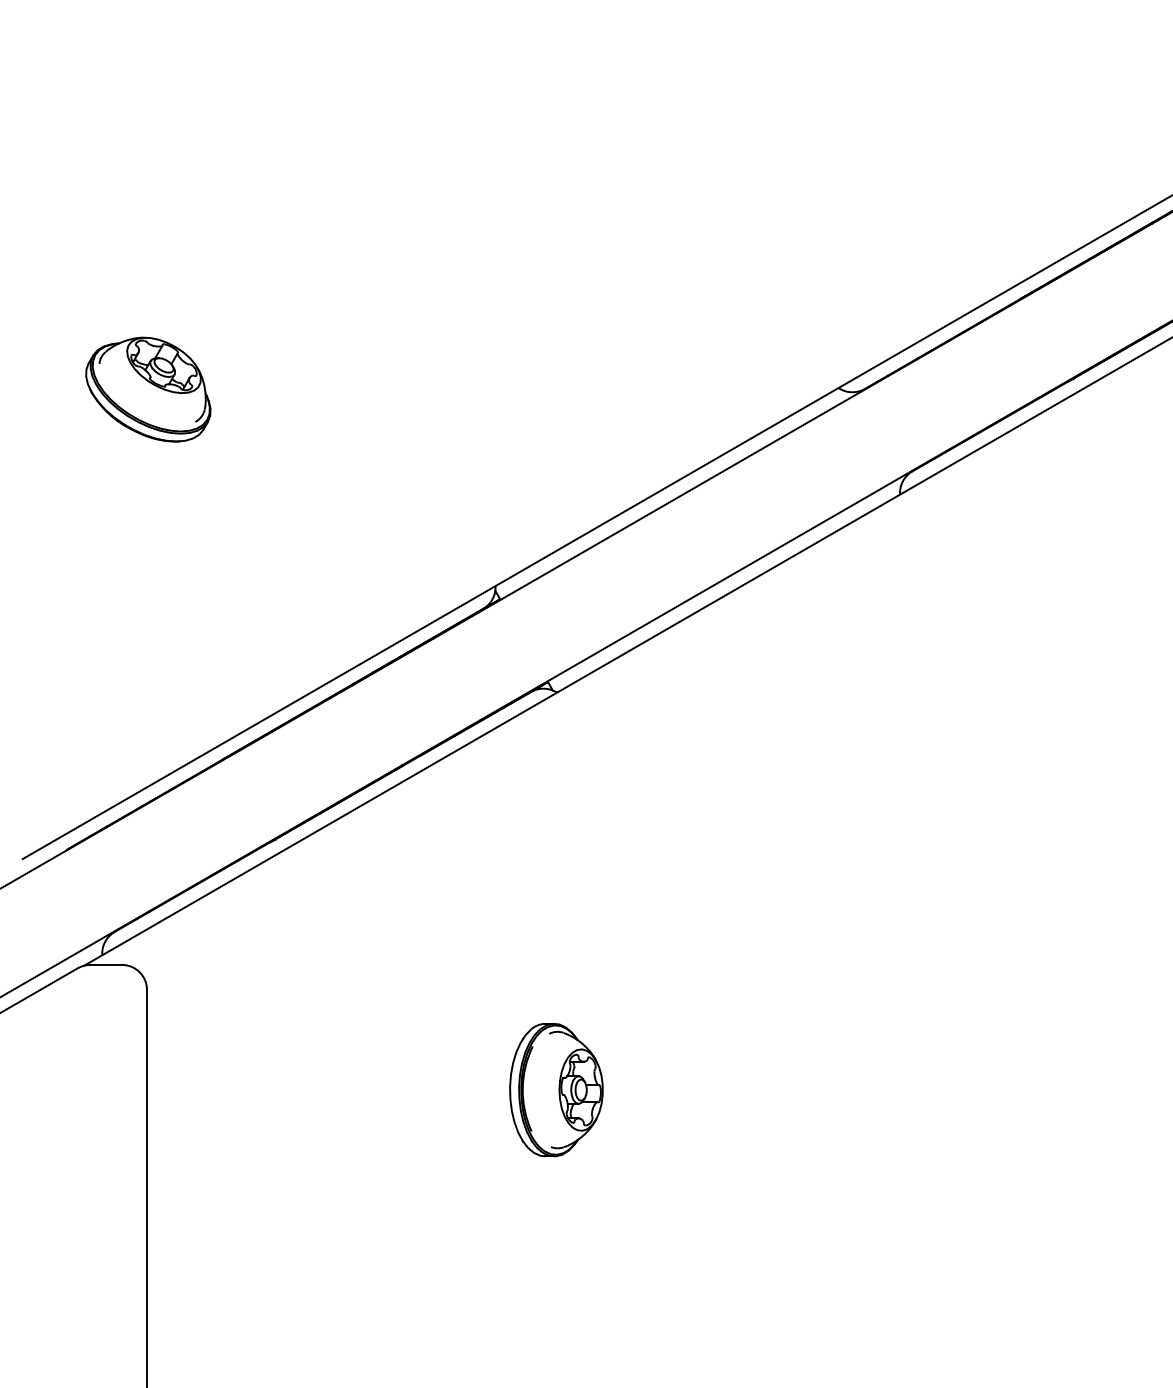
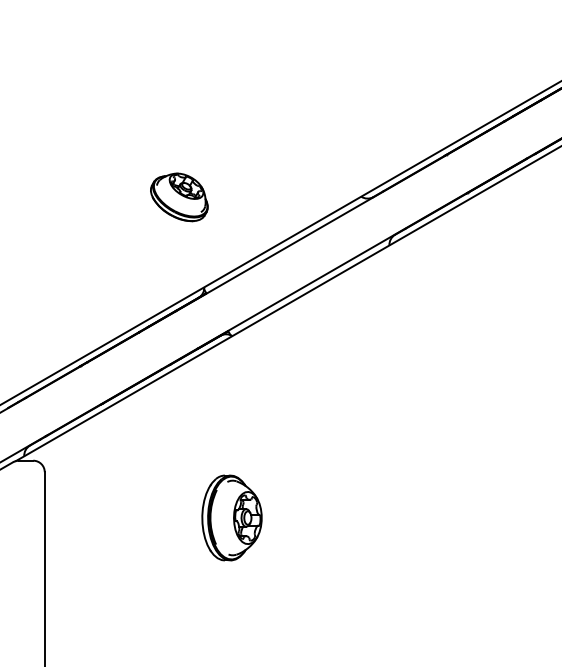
part: (148, 389) -> (179, 197), moved
part: (557, 1088) -> (232, 517), size x1.4

